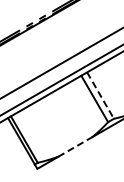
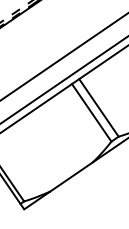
line: (100, 95) -> (98, 107), dashed -> solid
line: (75, 146) -> (71, 176), dashed -> solid

